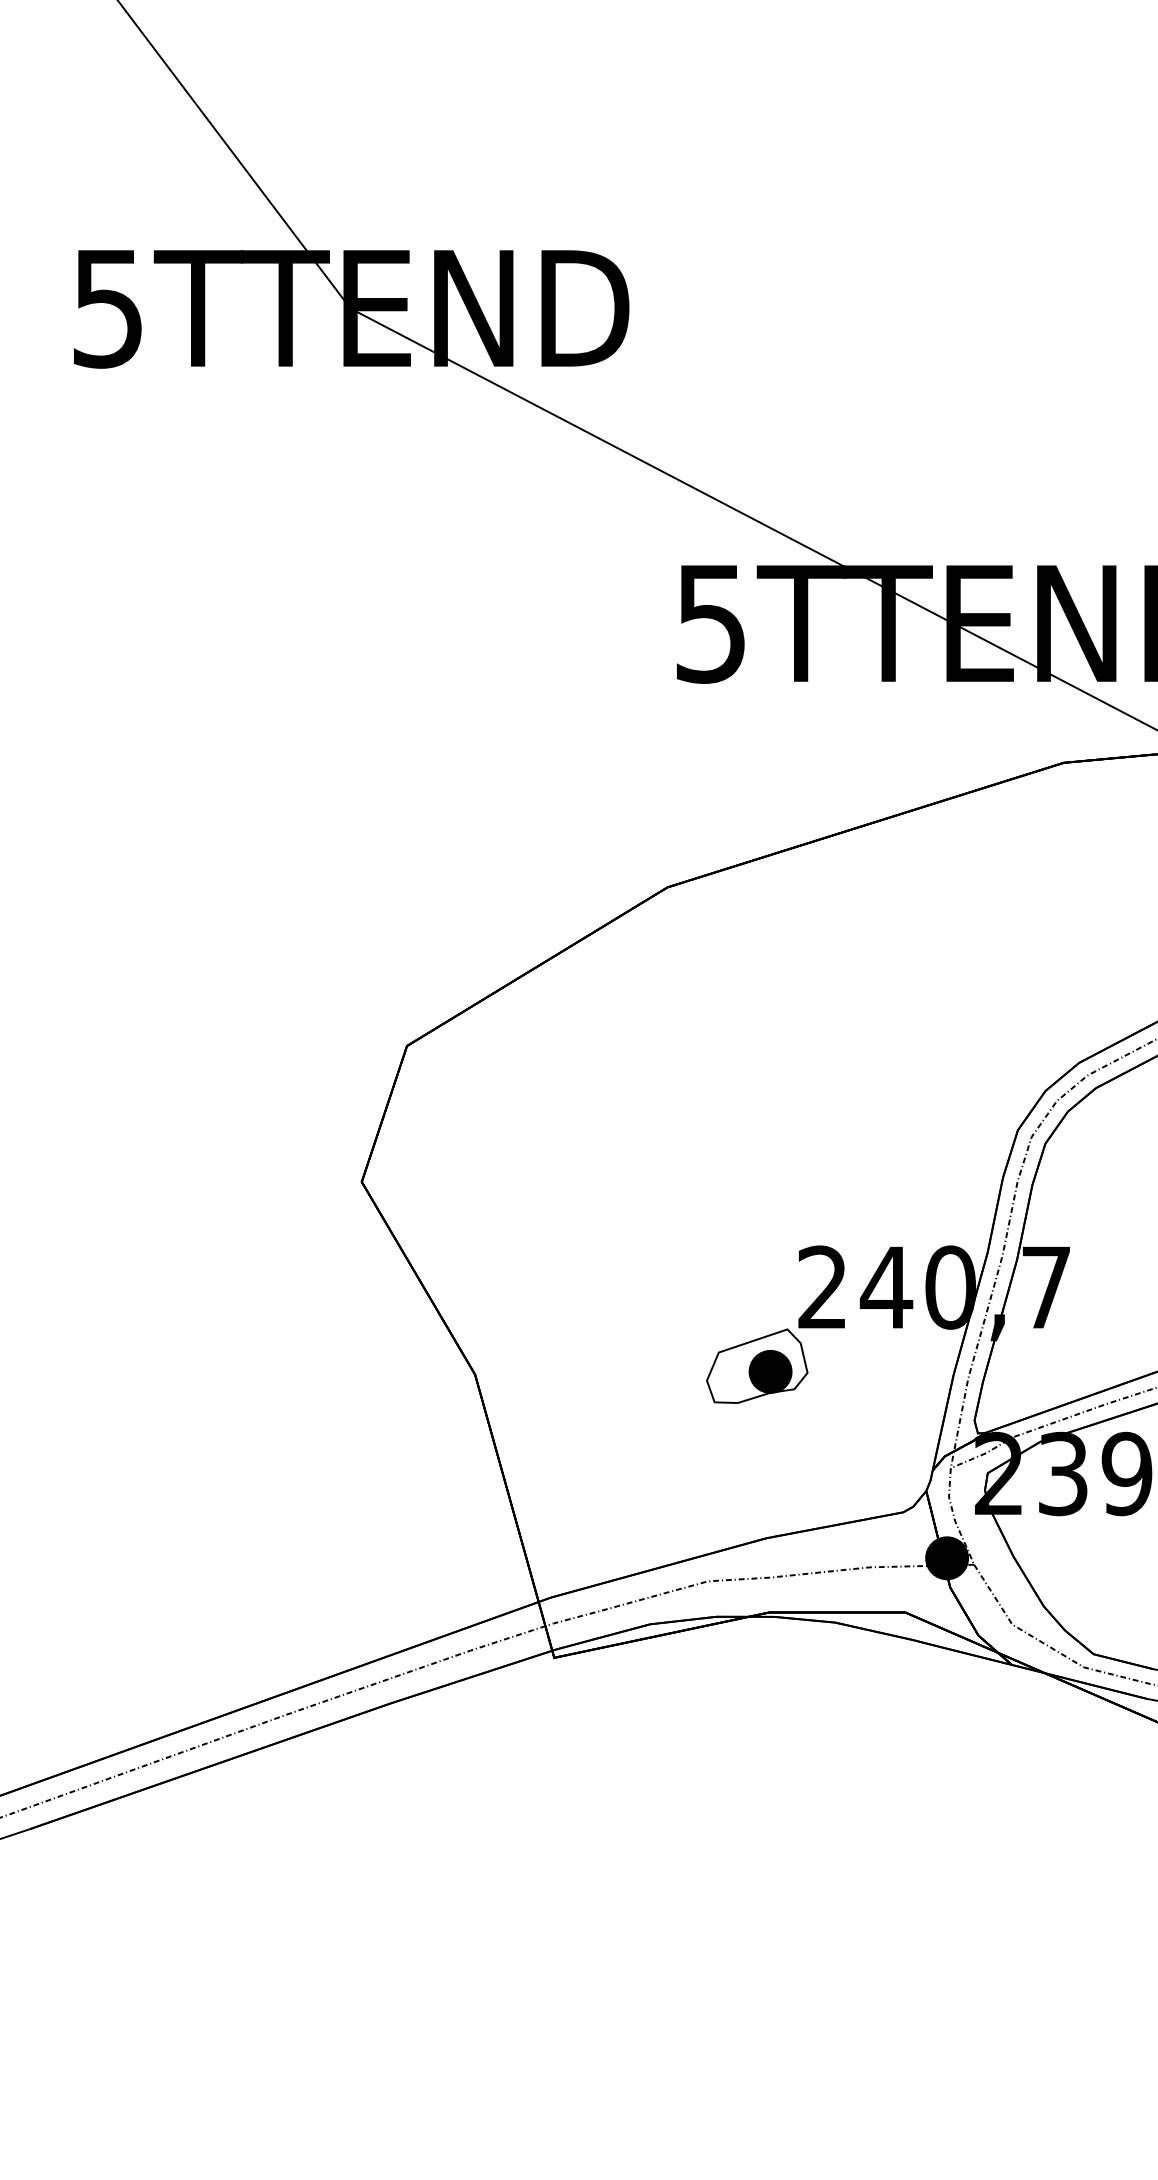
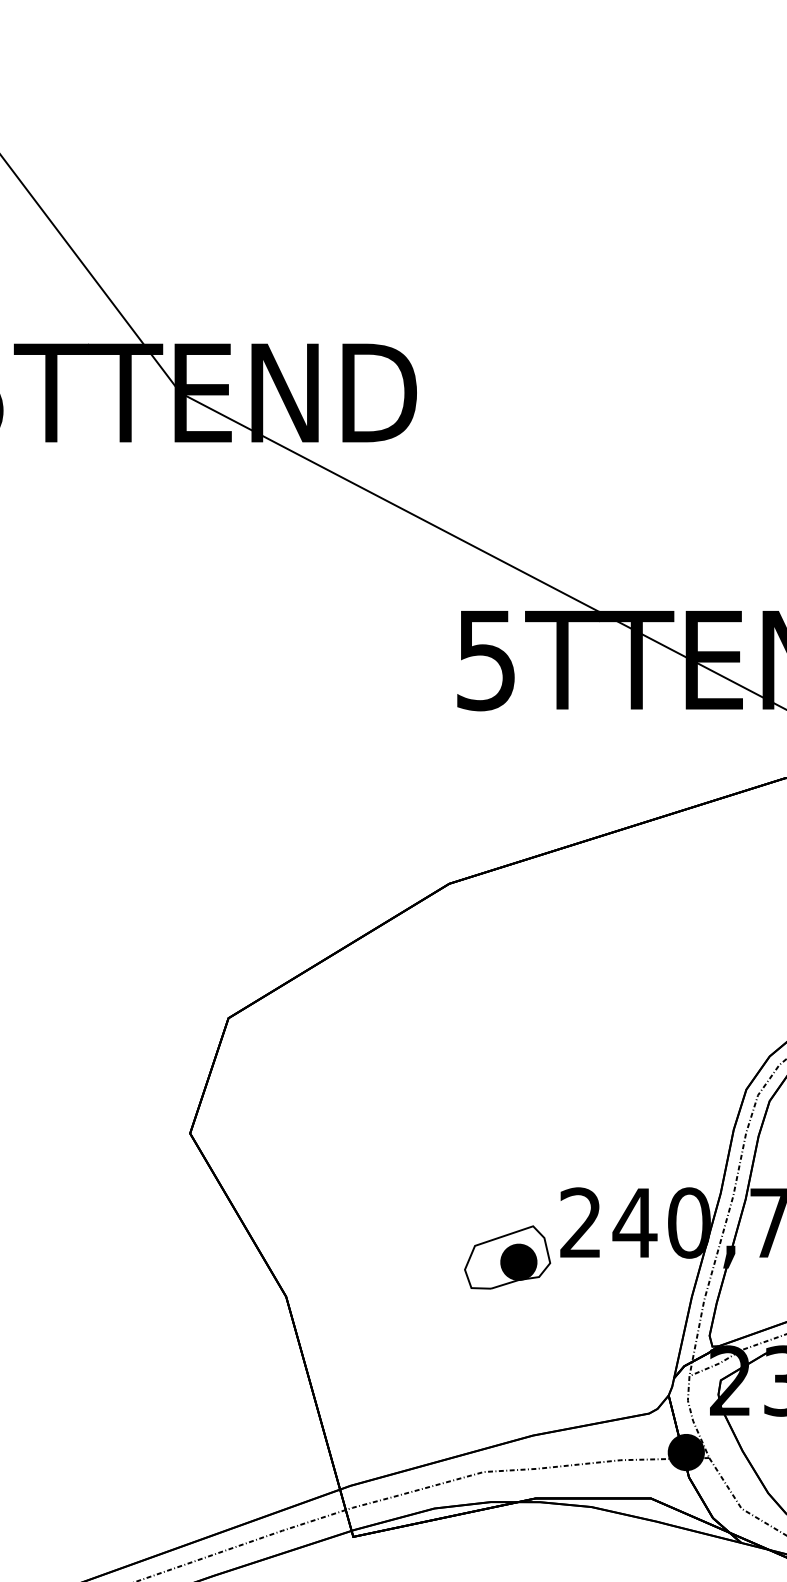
part: (757, 1365) -> (507, 1256), moved

